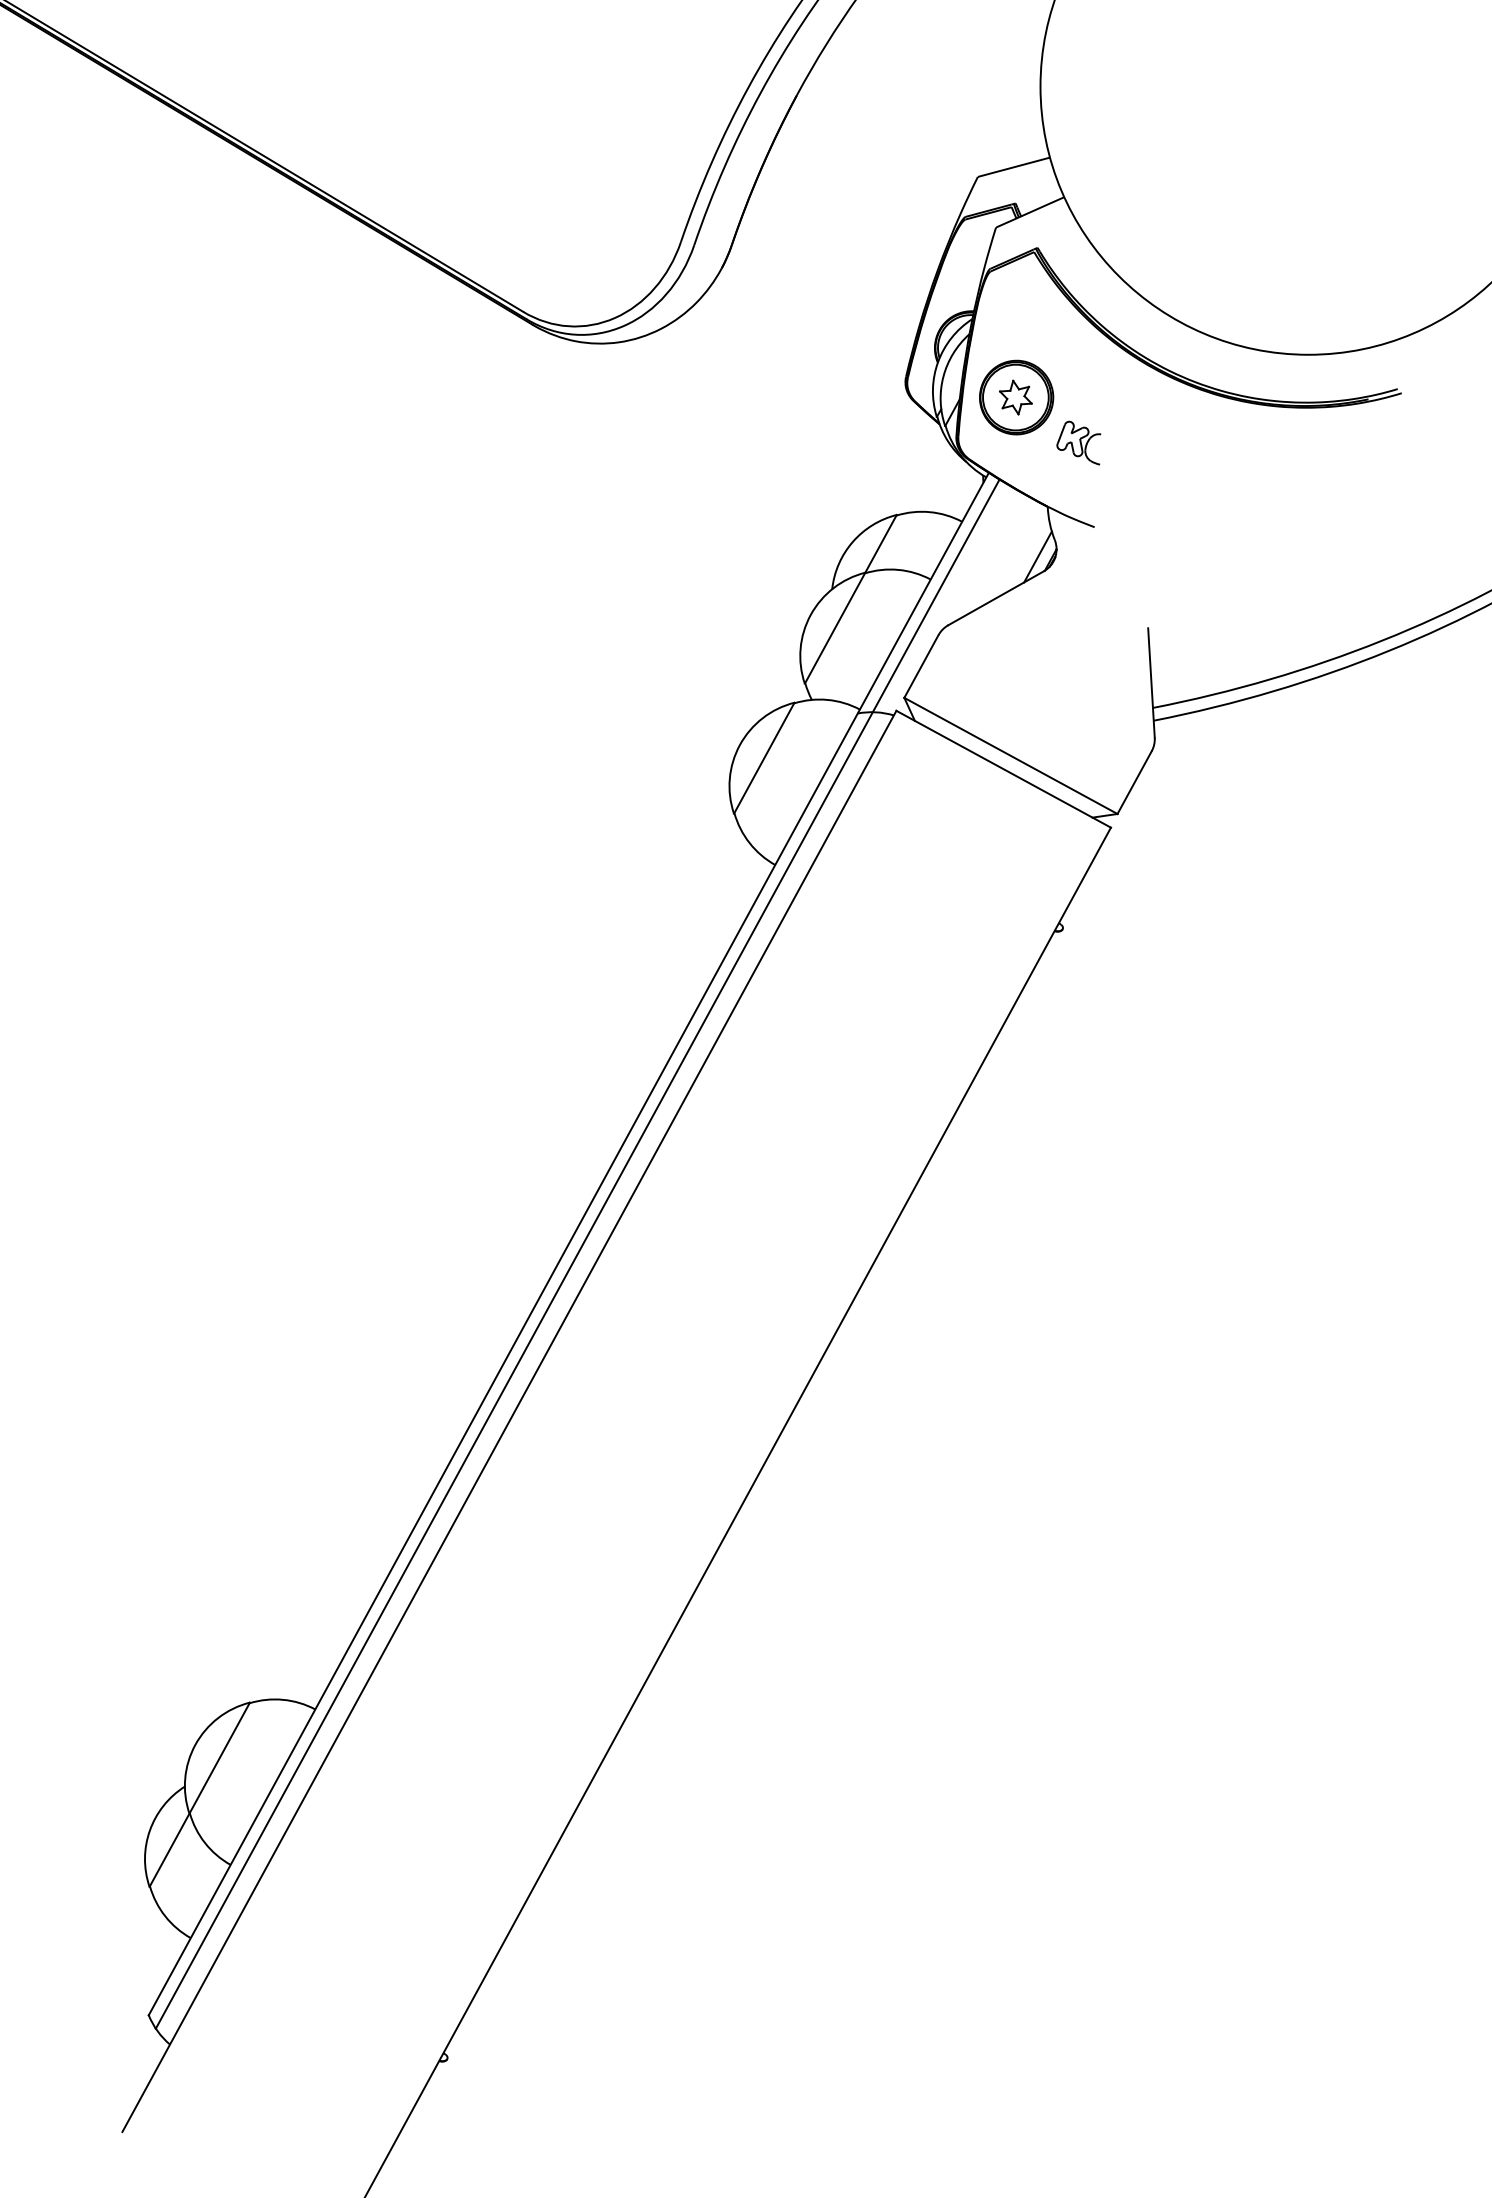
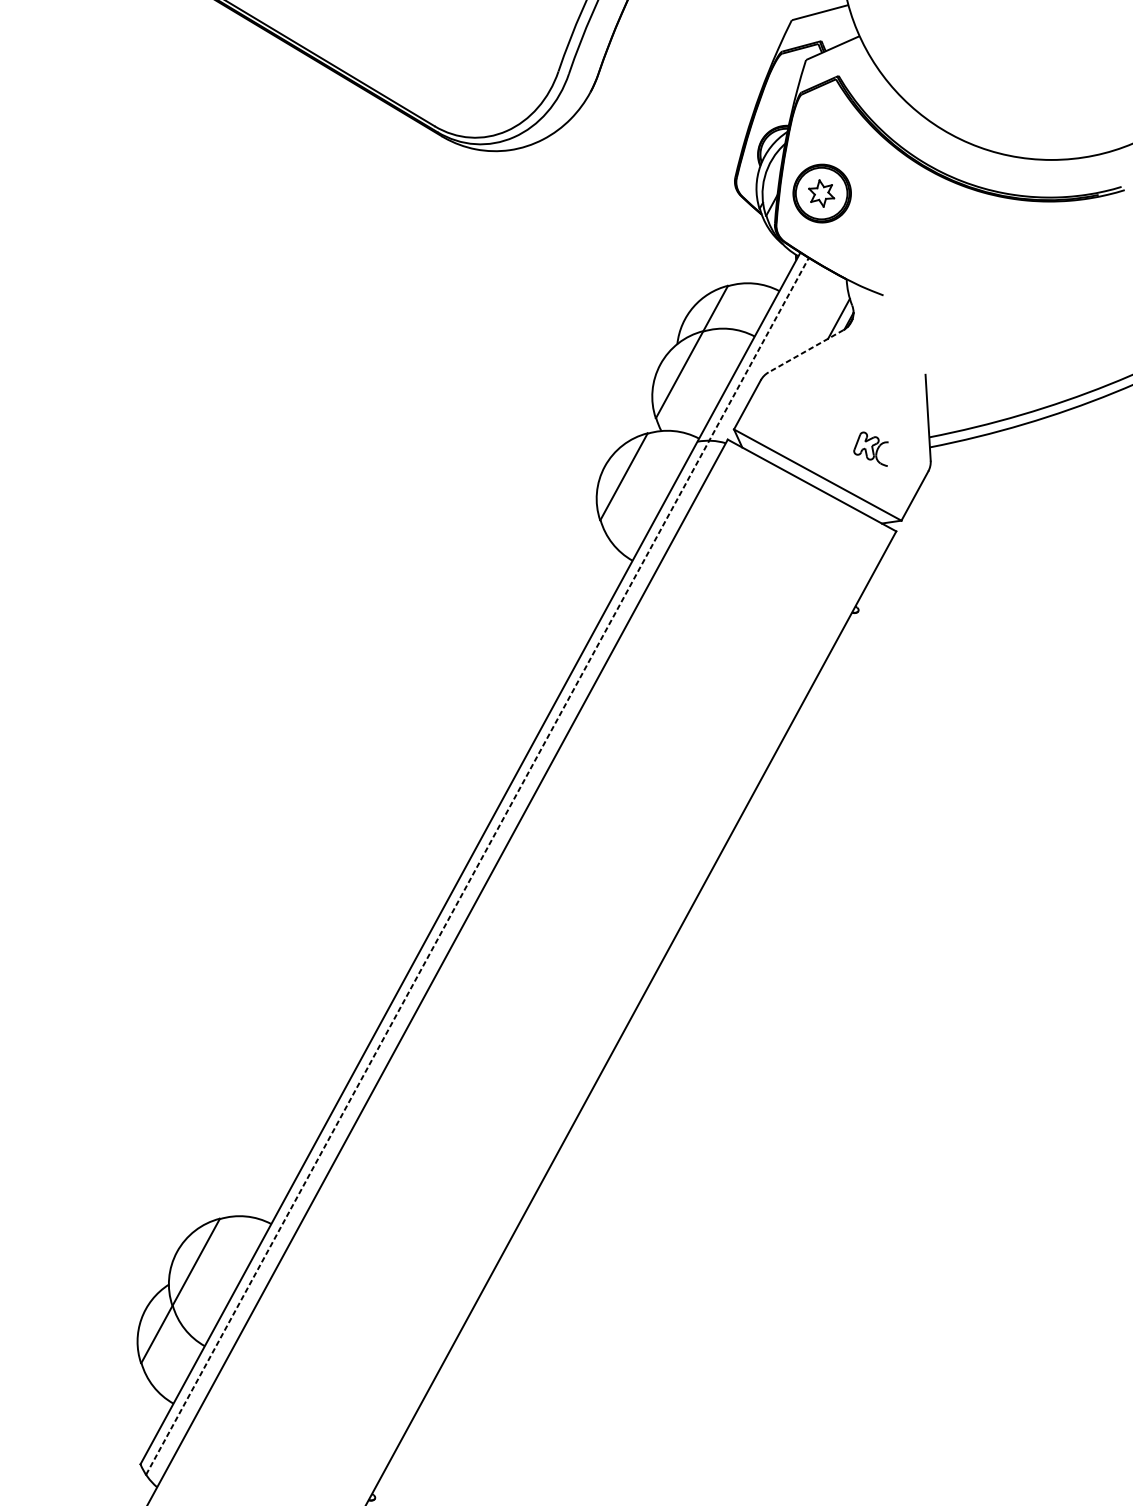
part: (1078, 442) -> (870, 448), moved
line: (996, 598) -> (806, 351), solid -> dashed
line: (577, 1254) -> (477, 866), solid -> dashed

